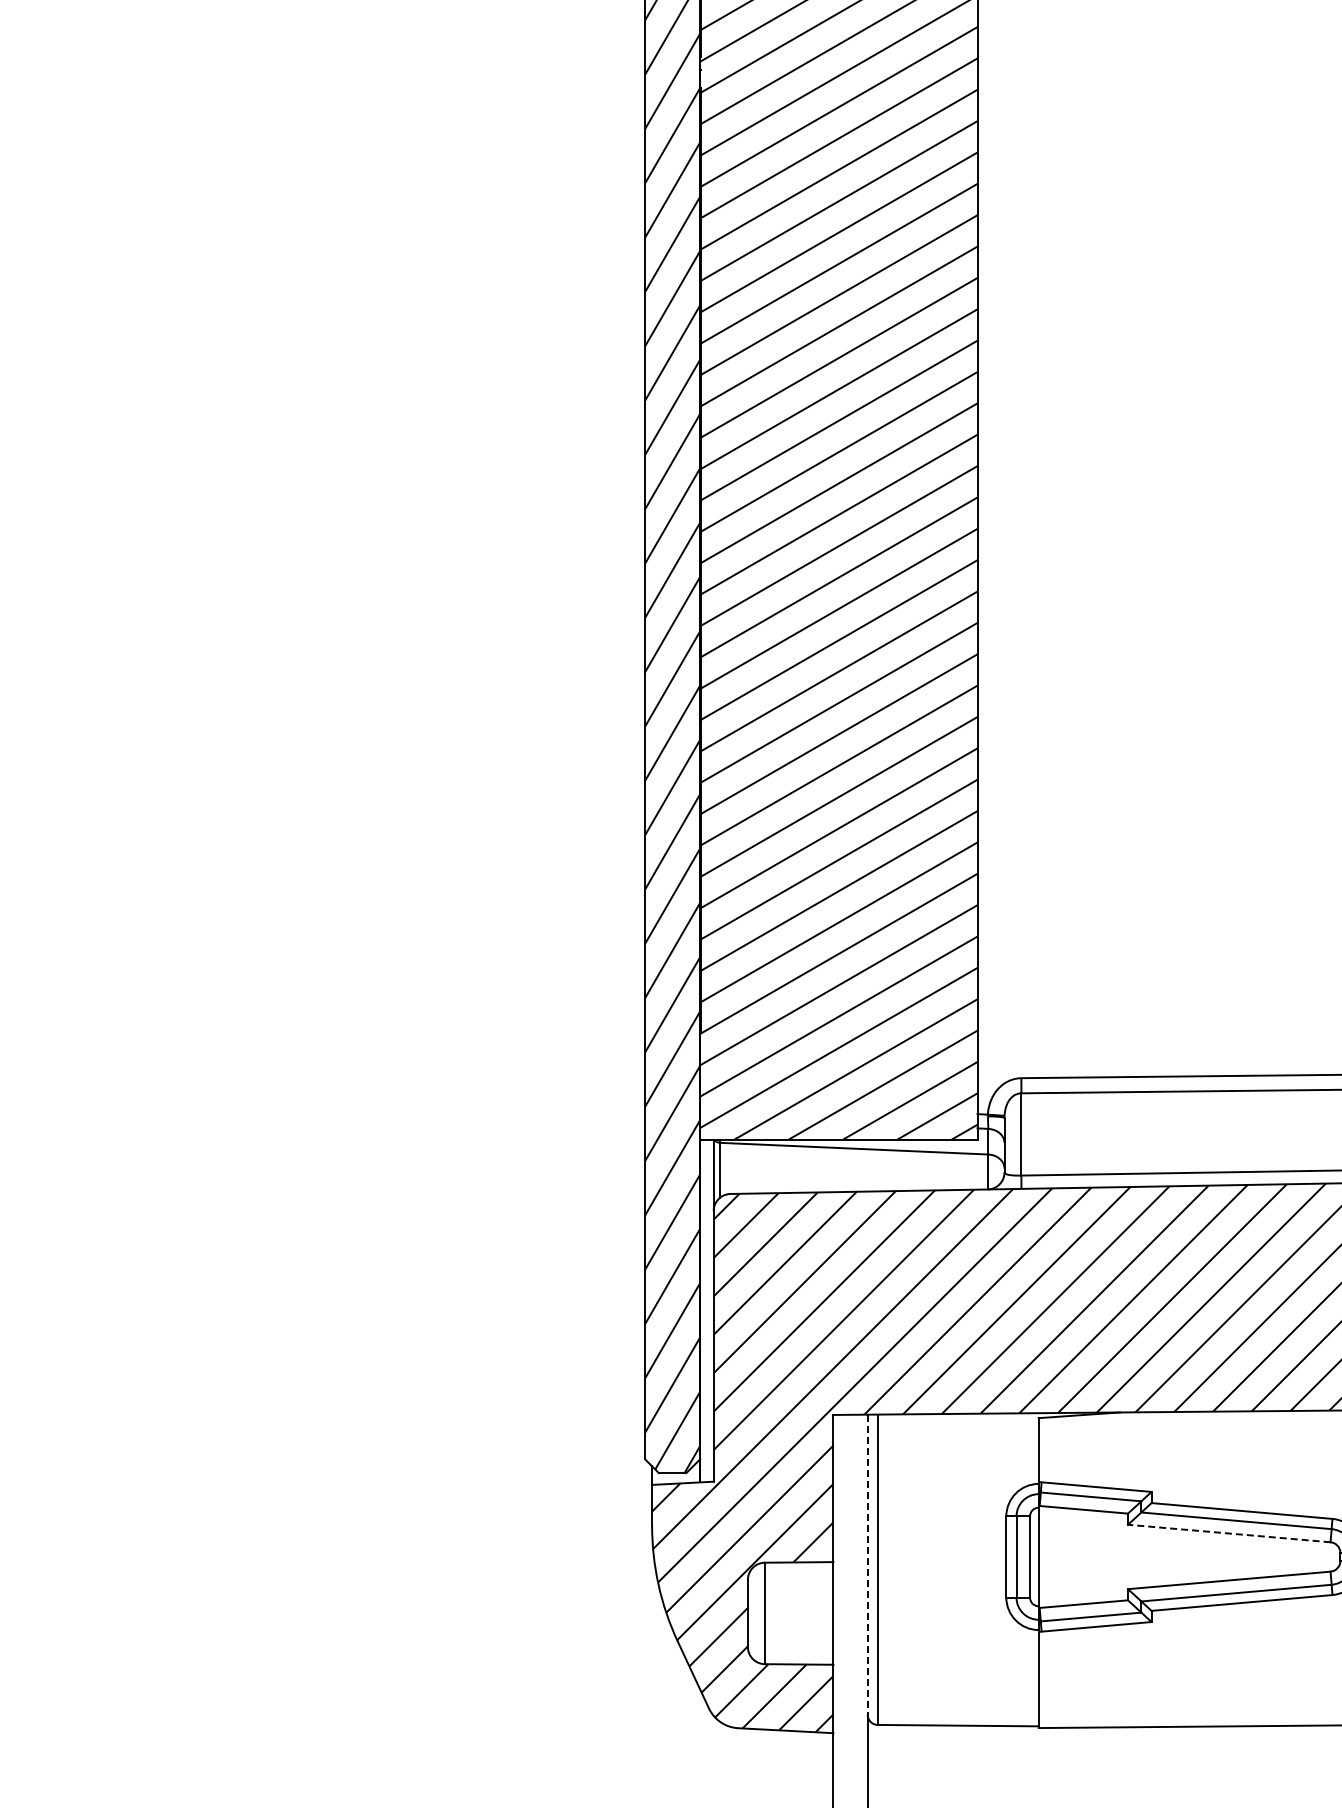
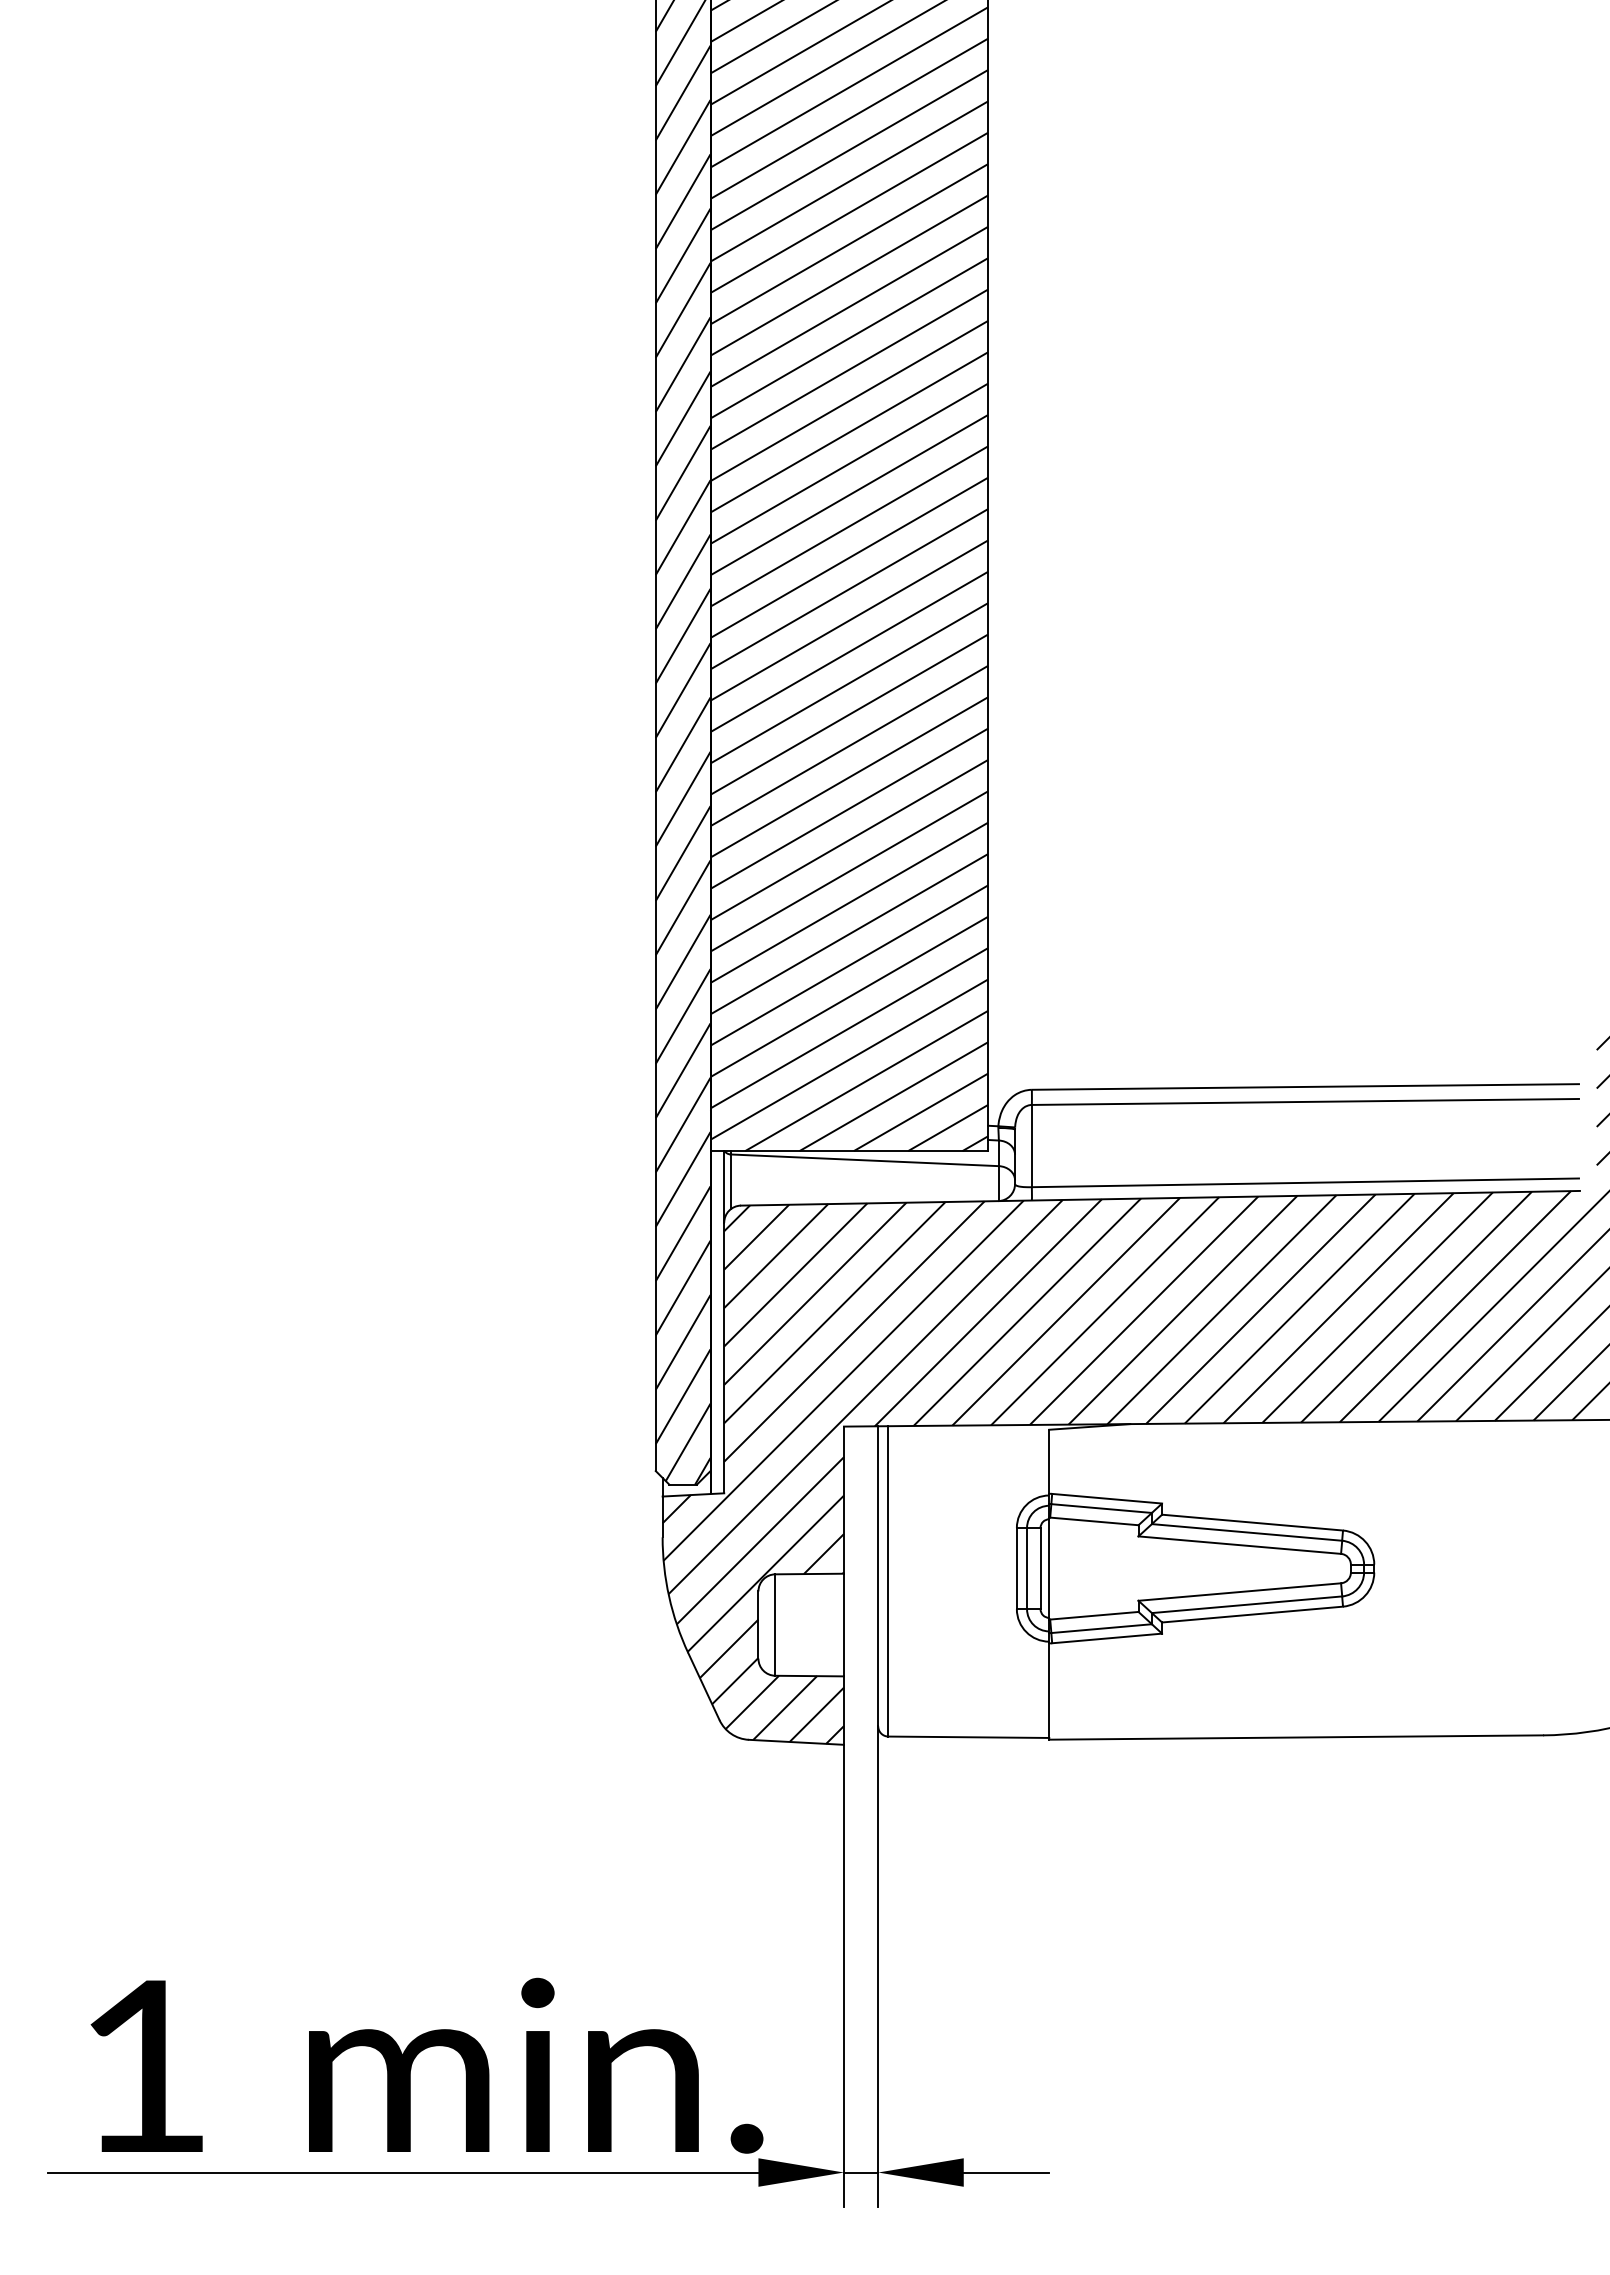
line: (1228, 1533) -> (1239, 1545), dashed -> solid
line: (867, 1564) -> (878, 1576), dashed -> solid

